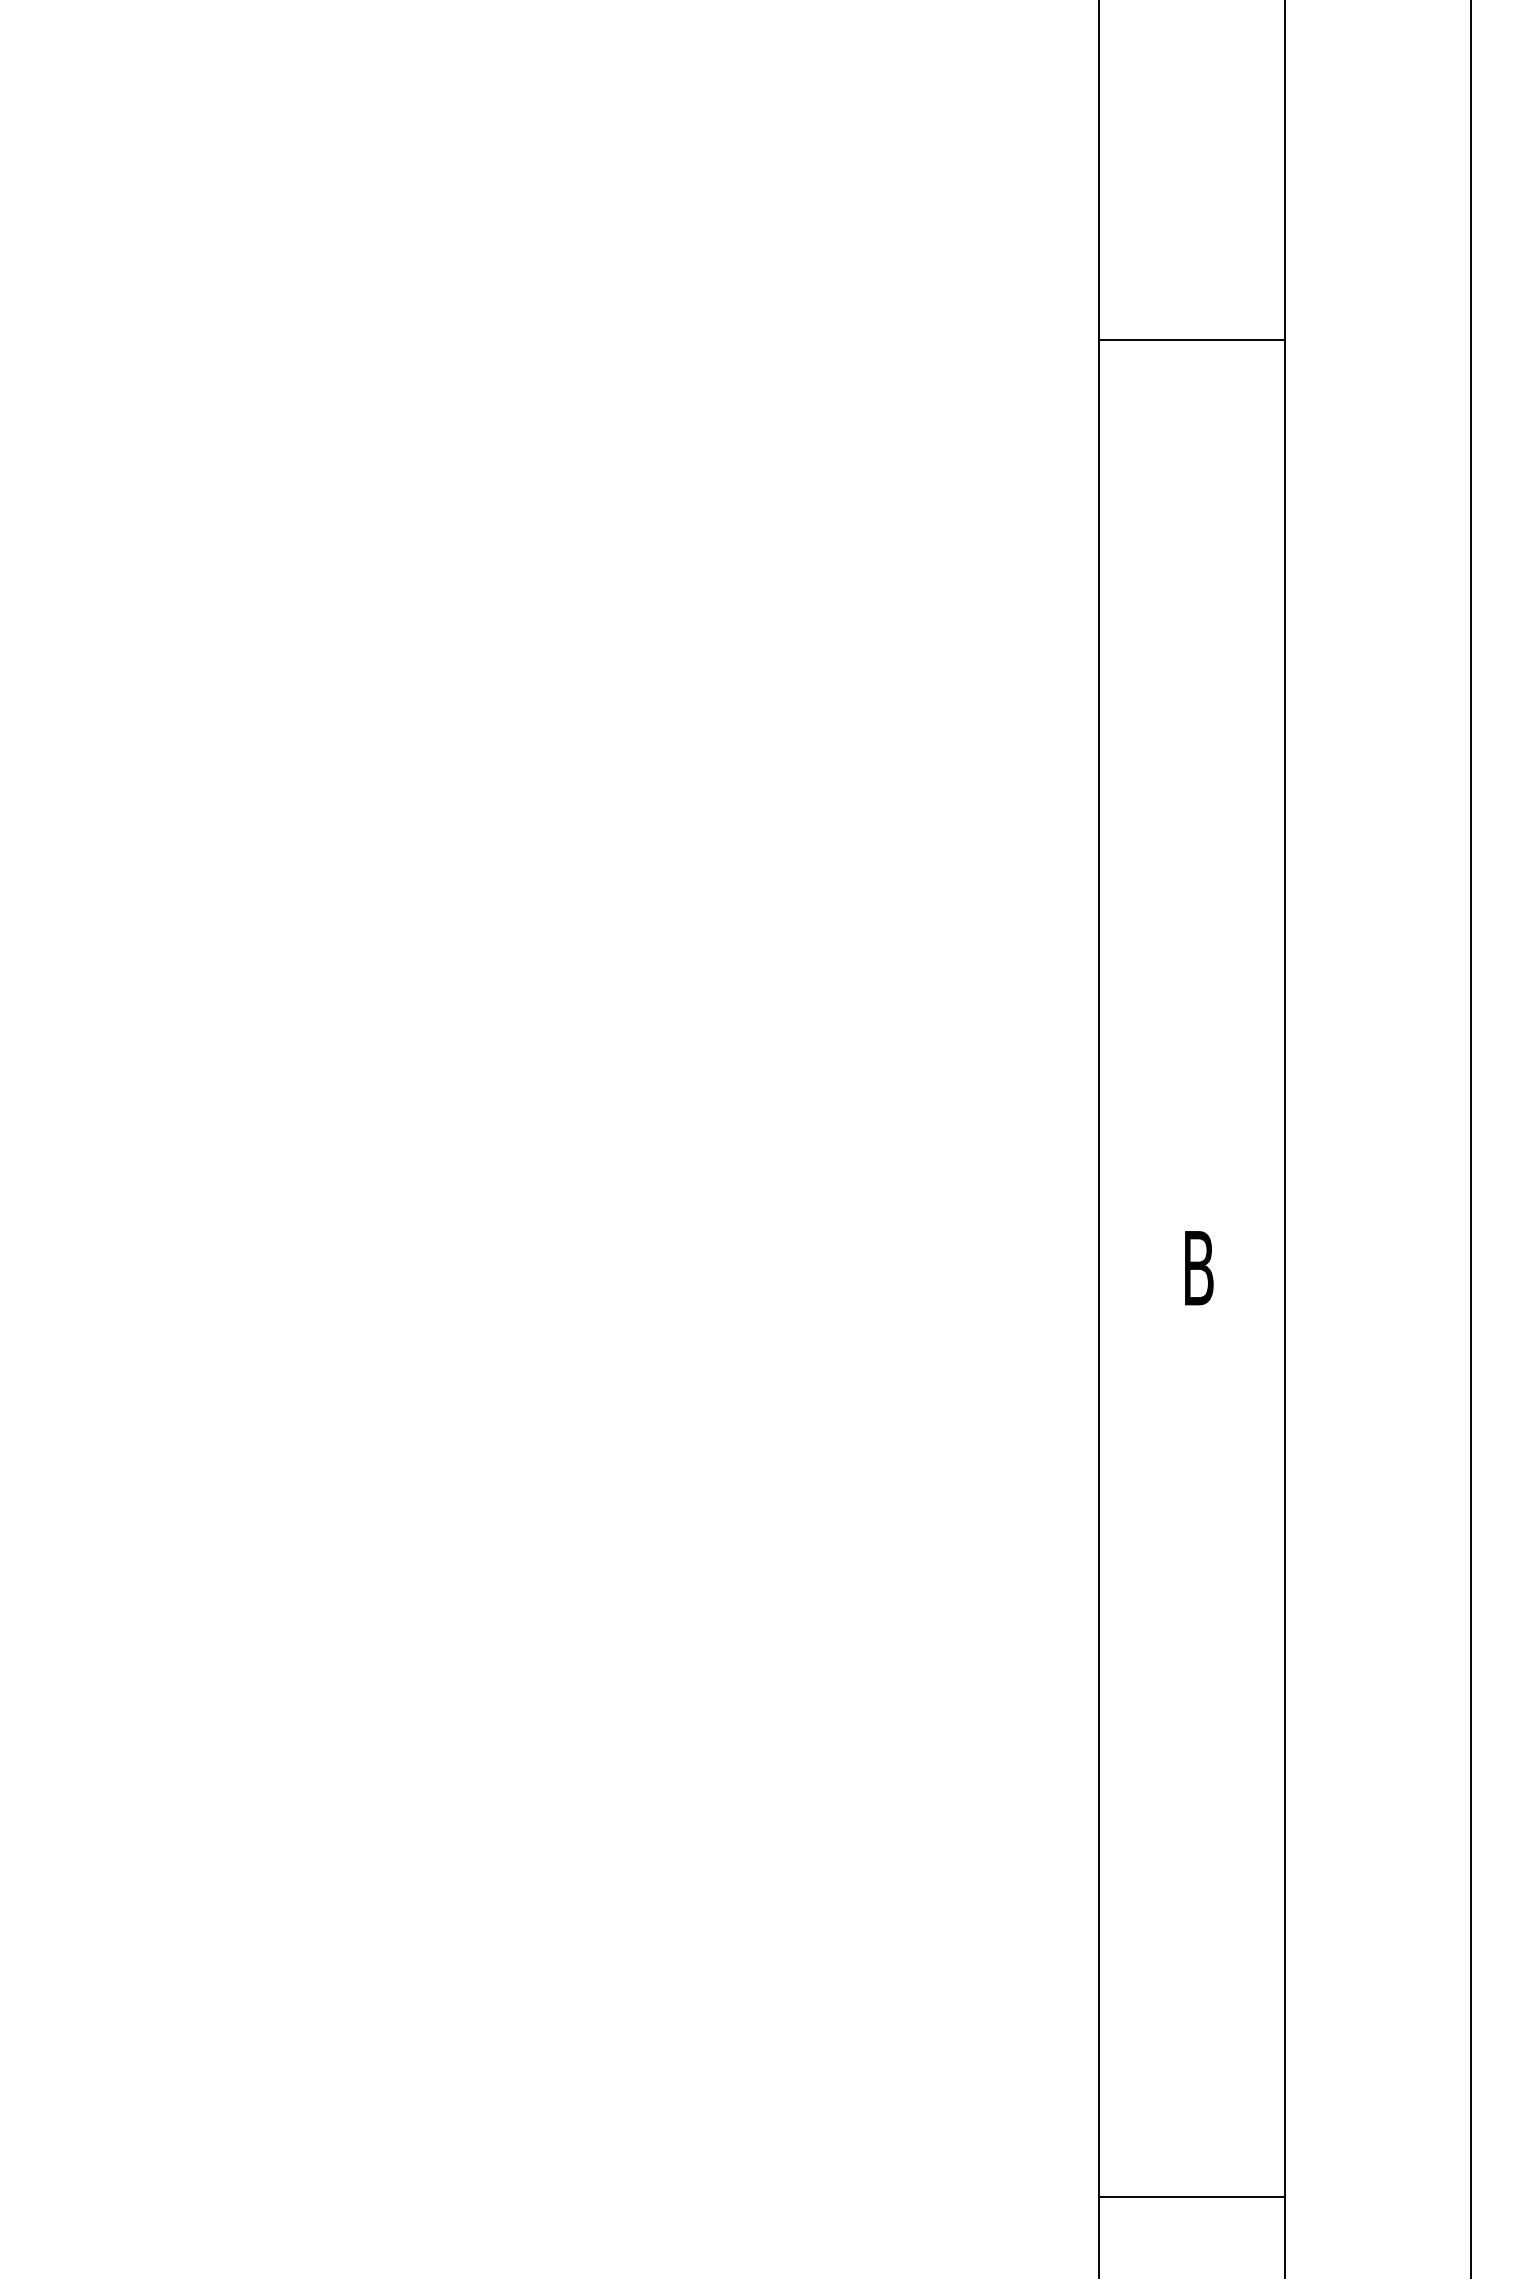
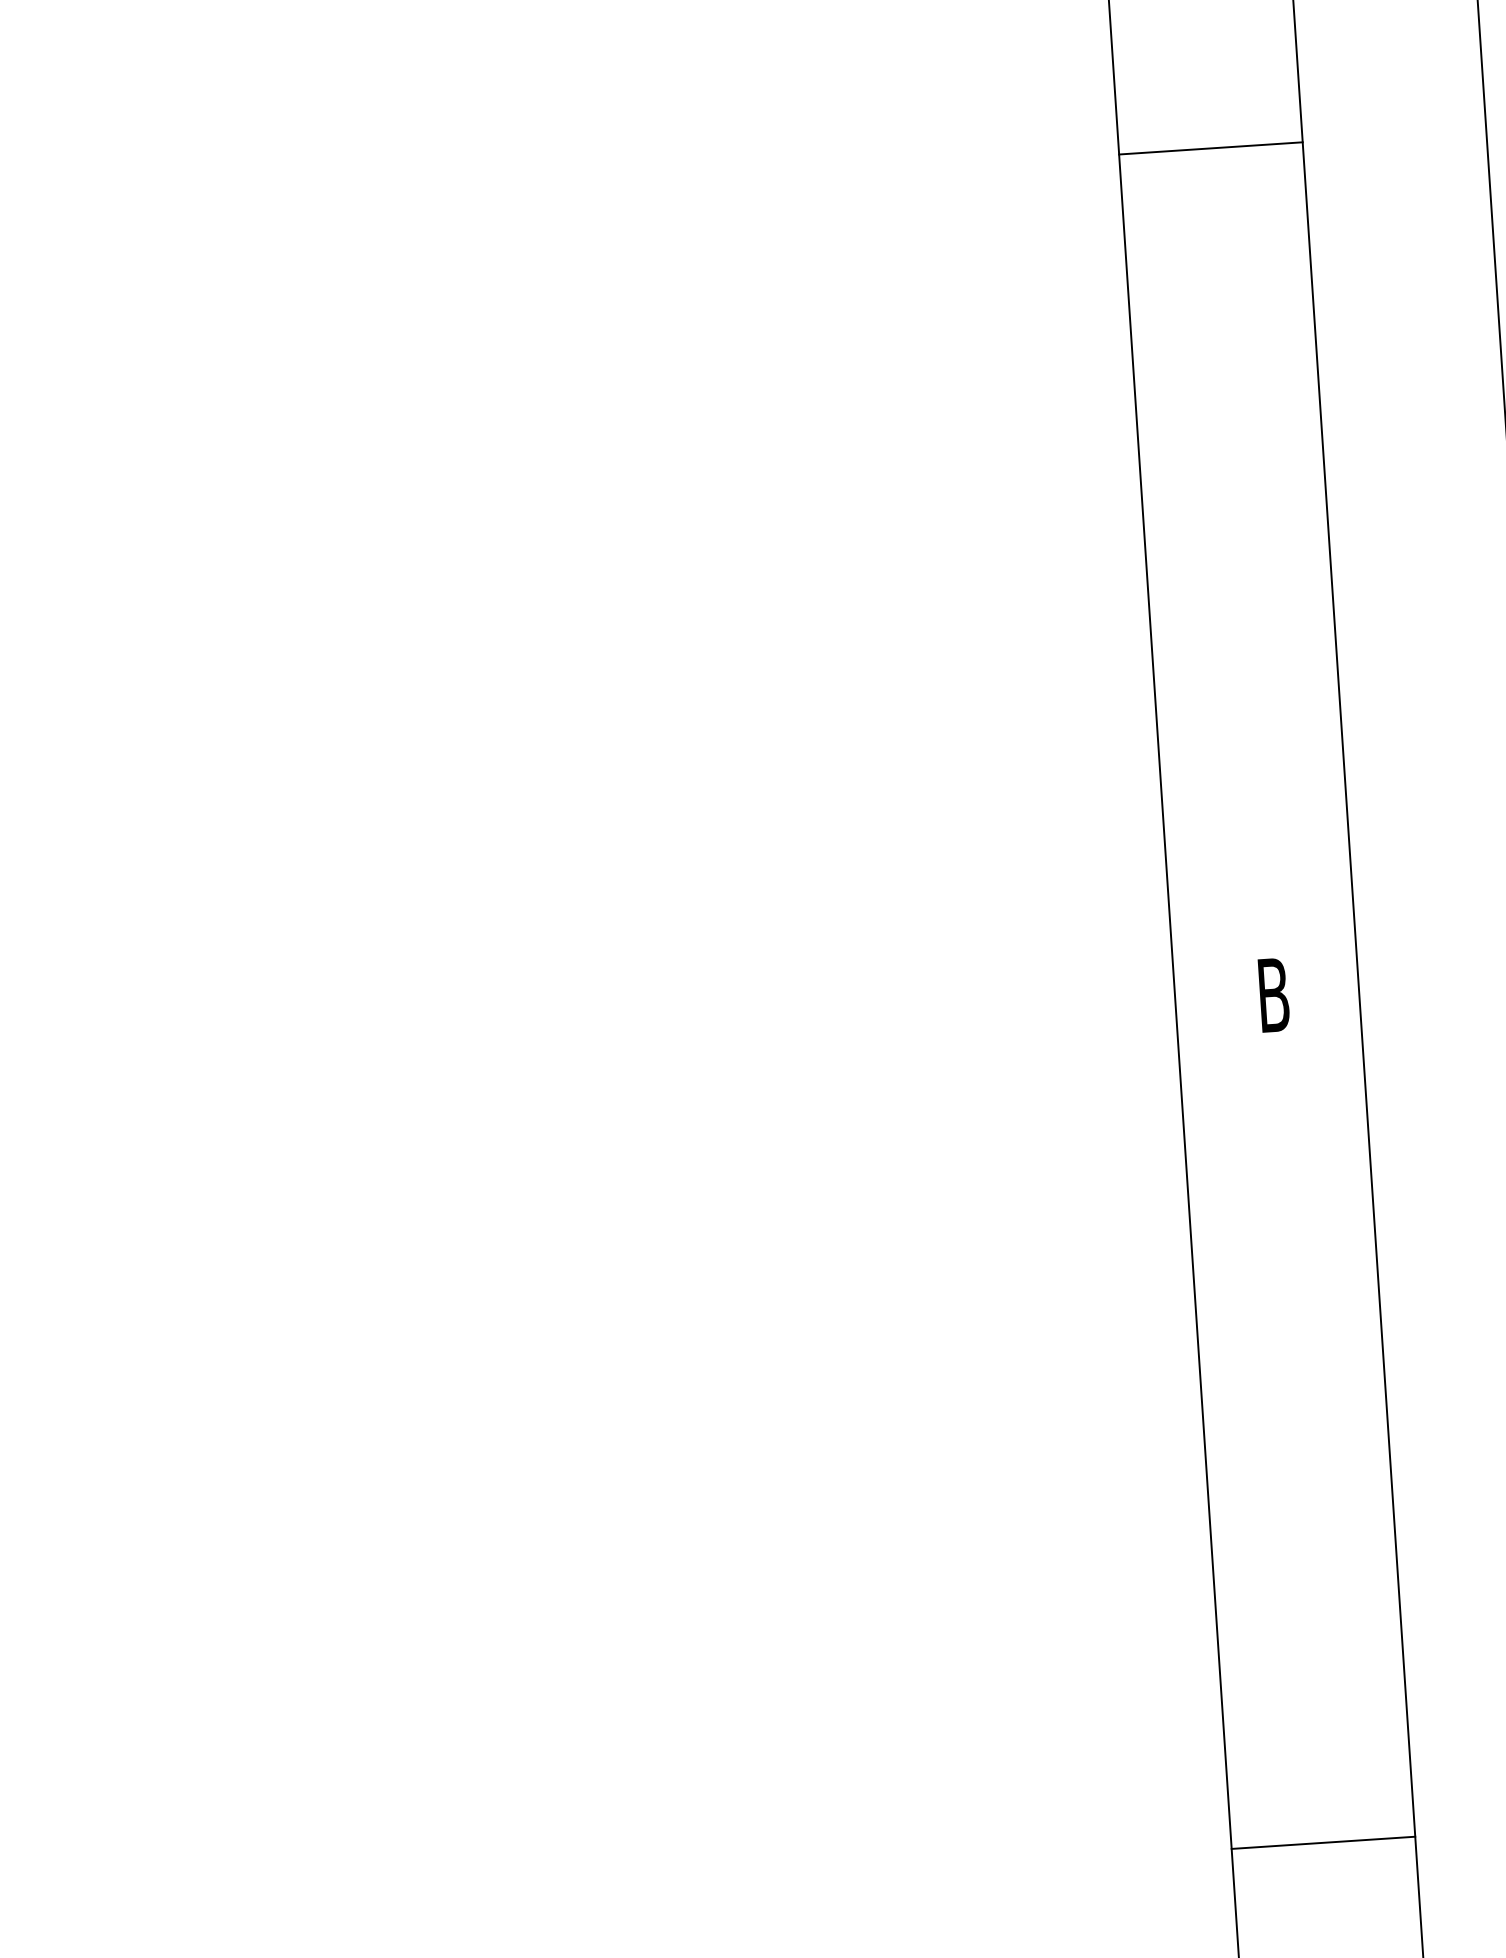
line: (1192, 340) -> (1211, 148), moved
line: (1192, 2197) -> (1323, 1843), moved

